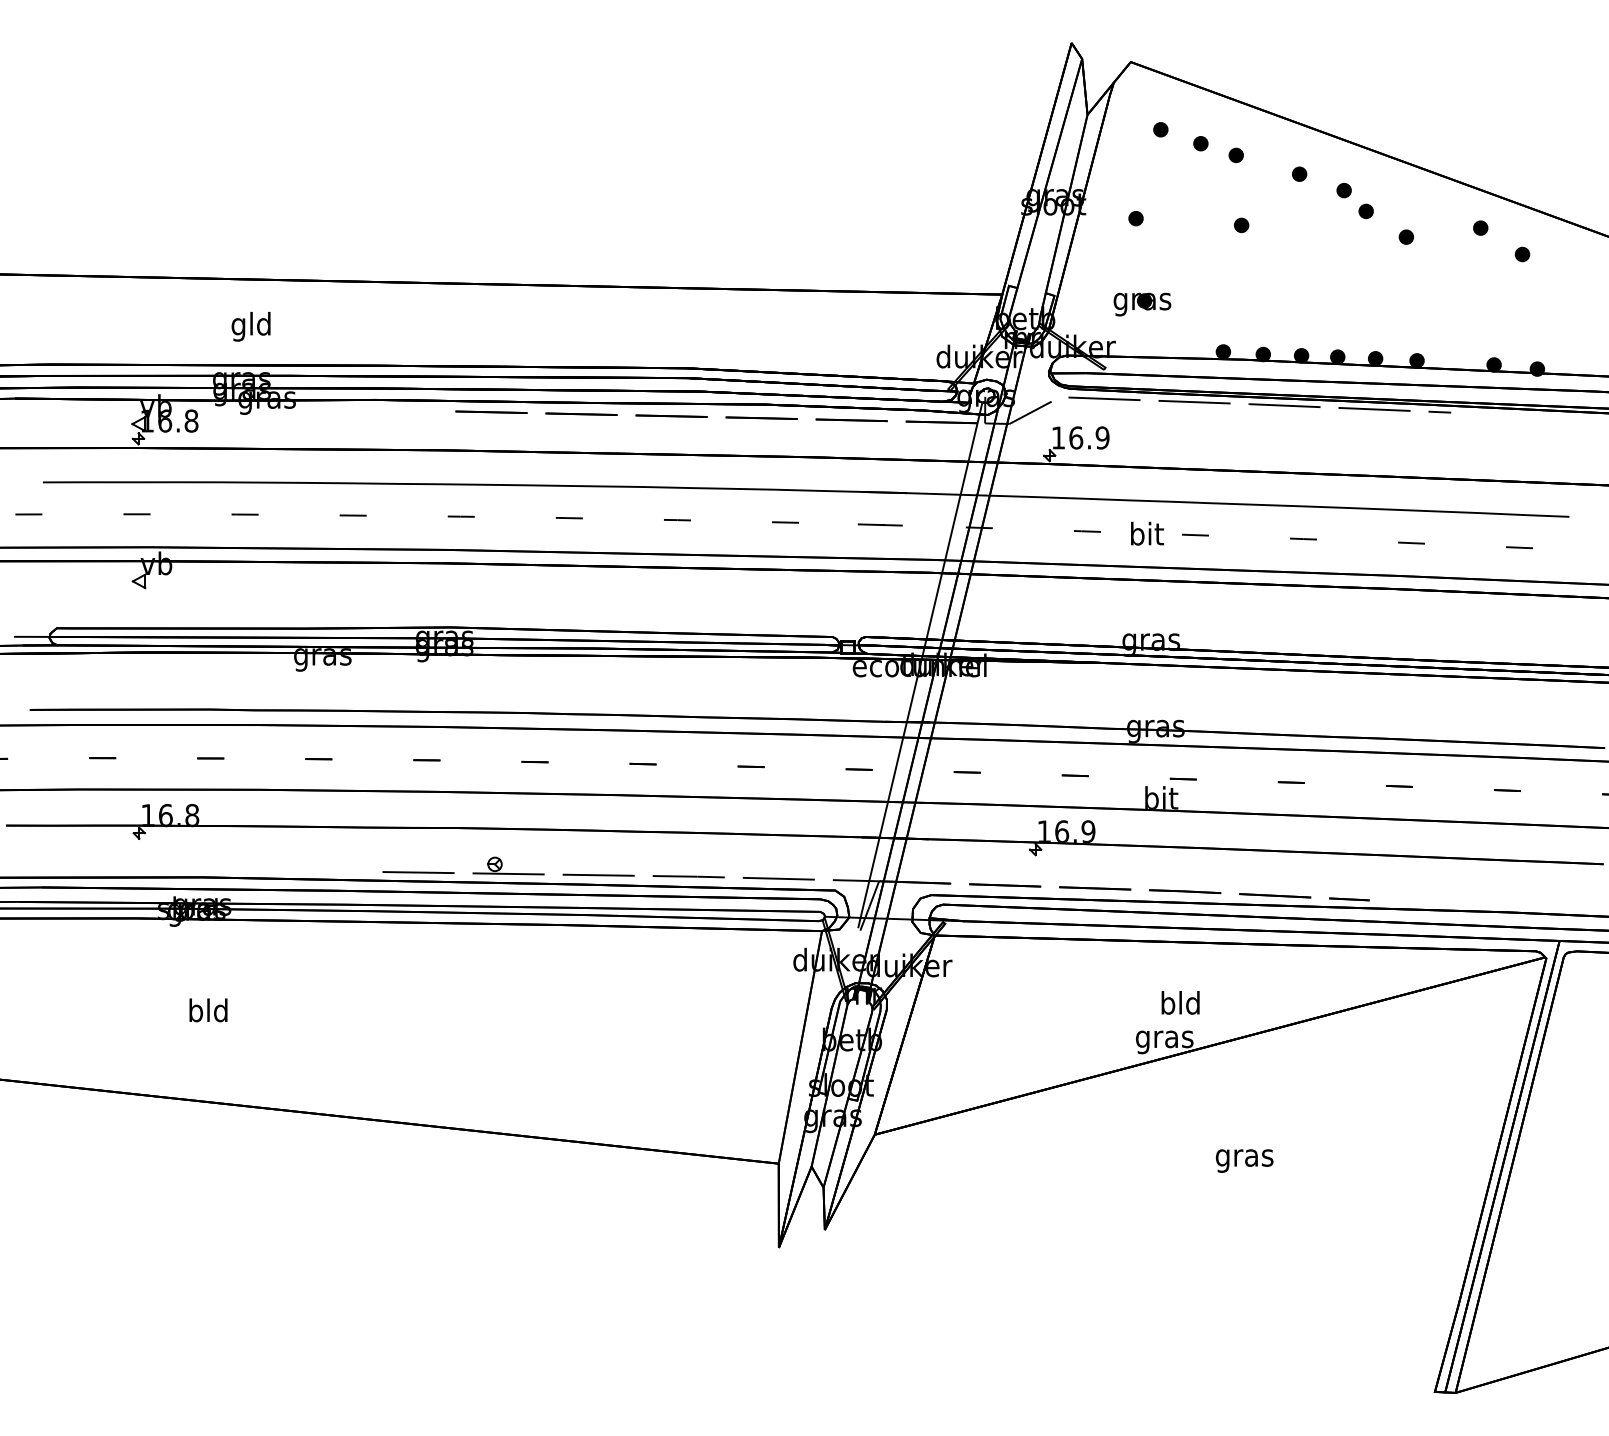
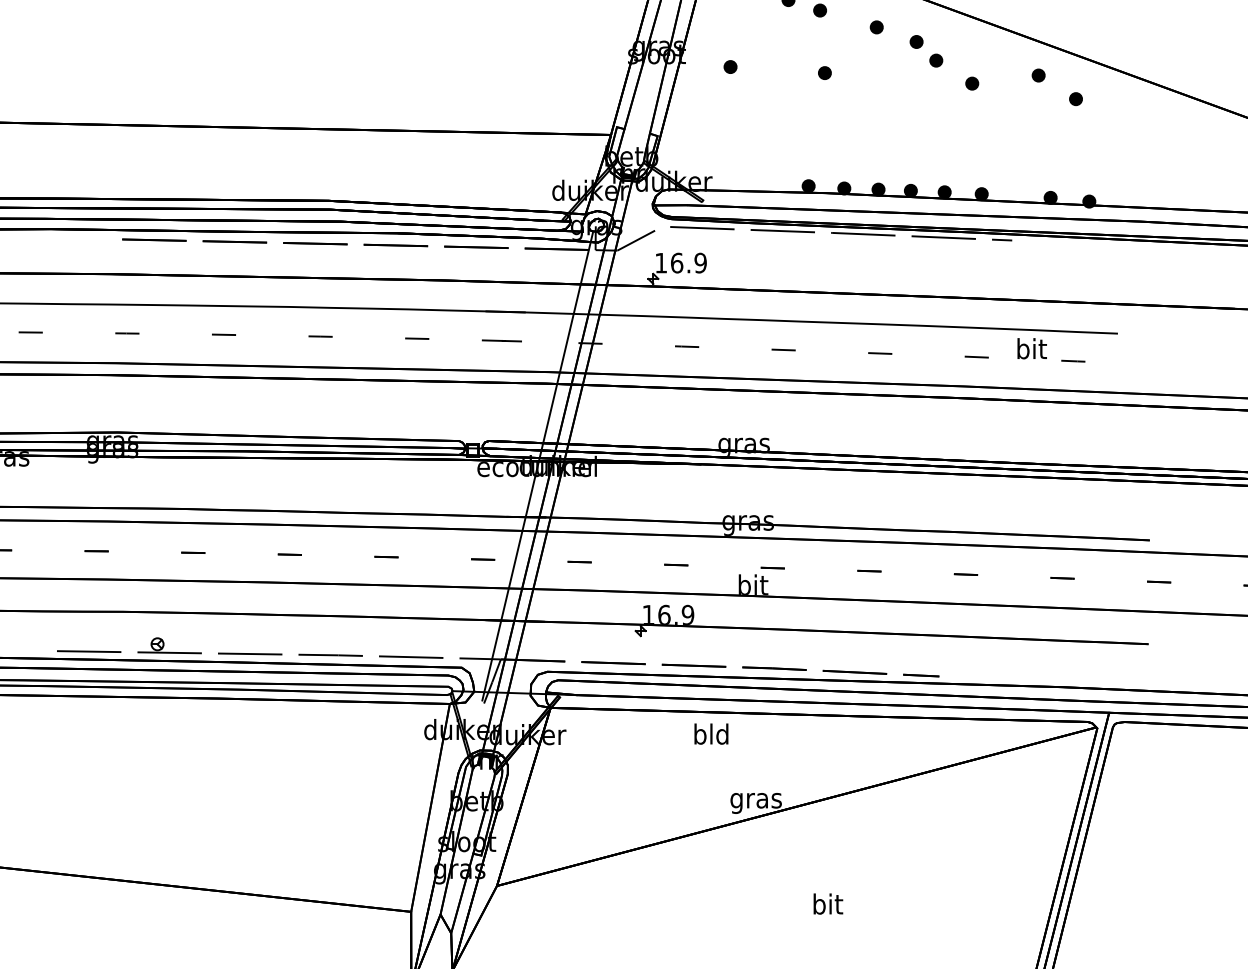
part: (1142, 304) -> (736, 143), removed
text: (1147, 533) -> (1032, 348), moved
text: (1180, 1002) -> (711, 733), moved
text: (1244, 1157) -> (827, 906), gras -> bit

